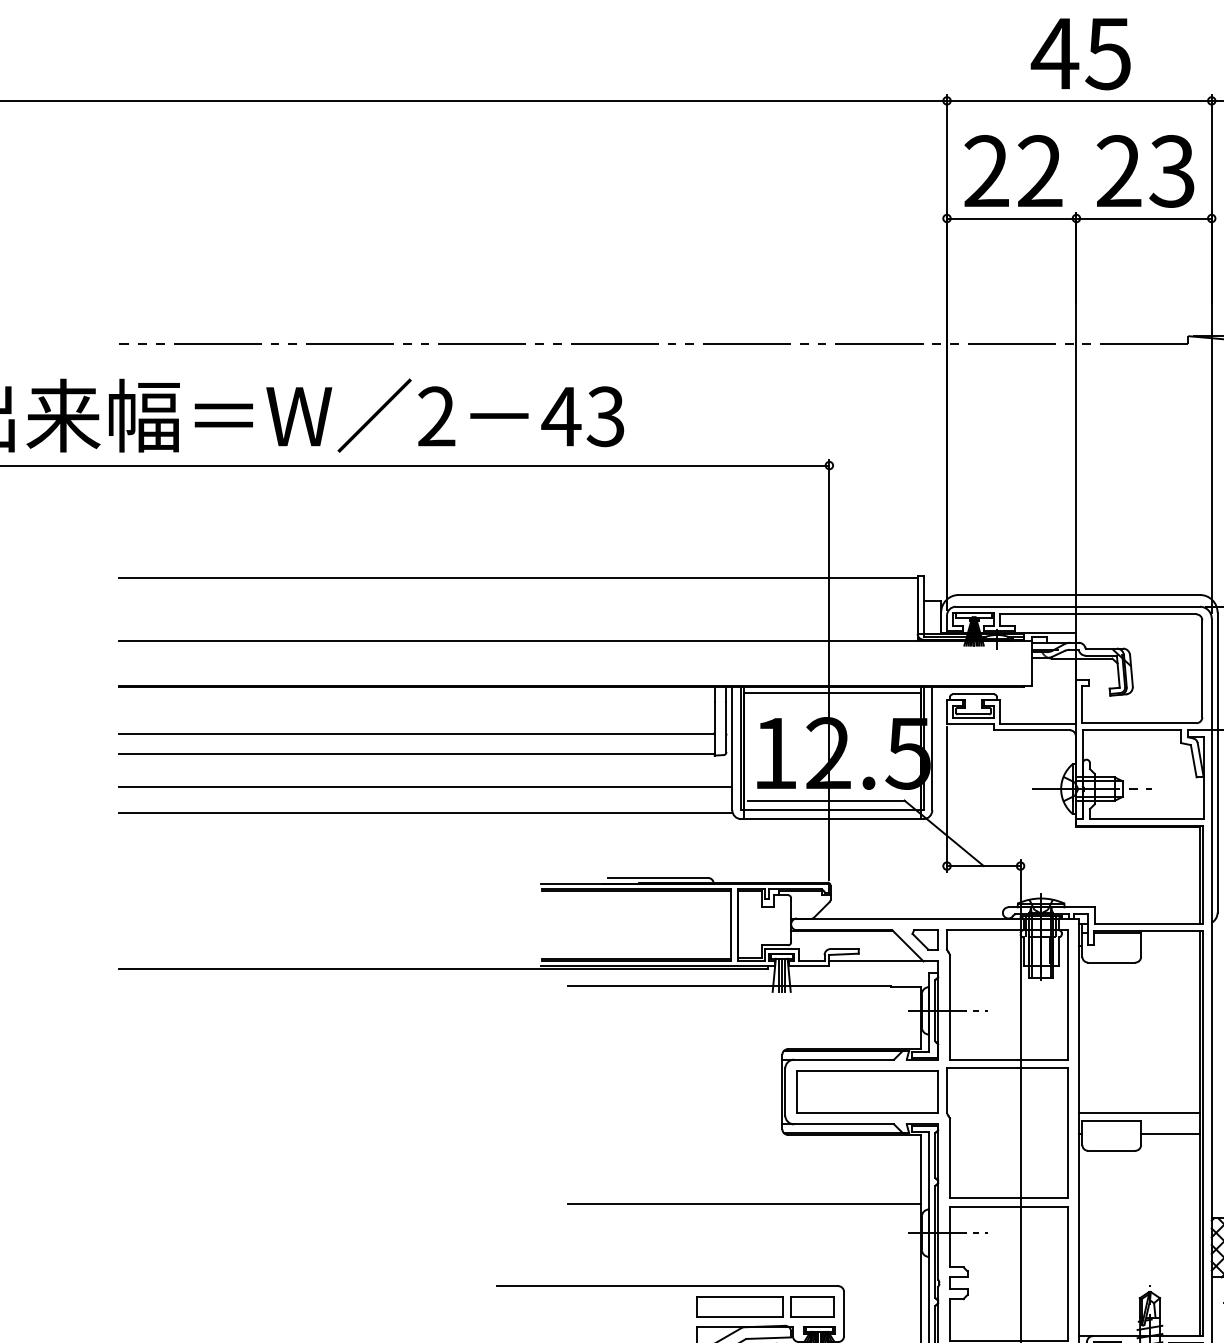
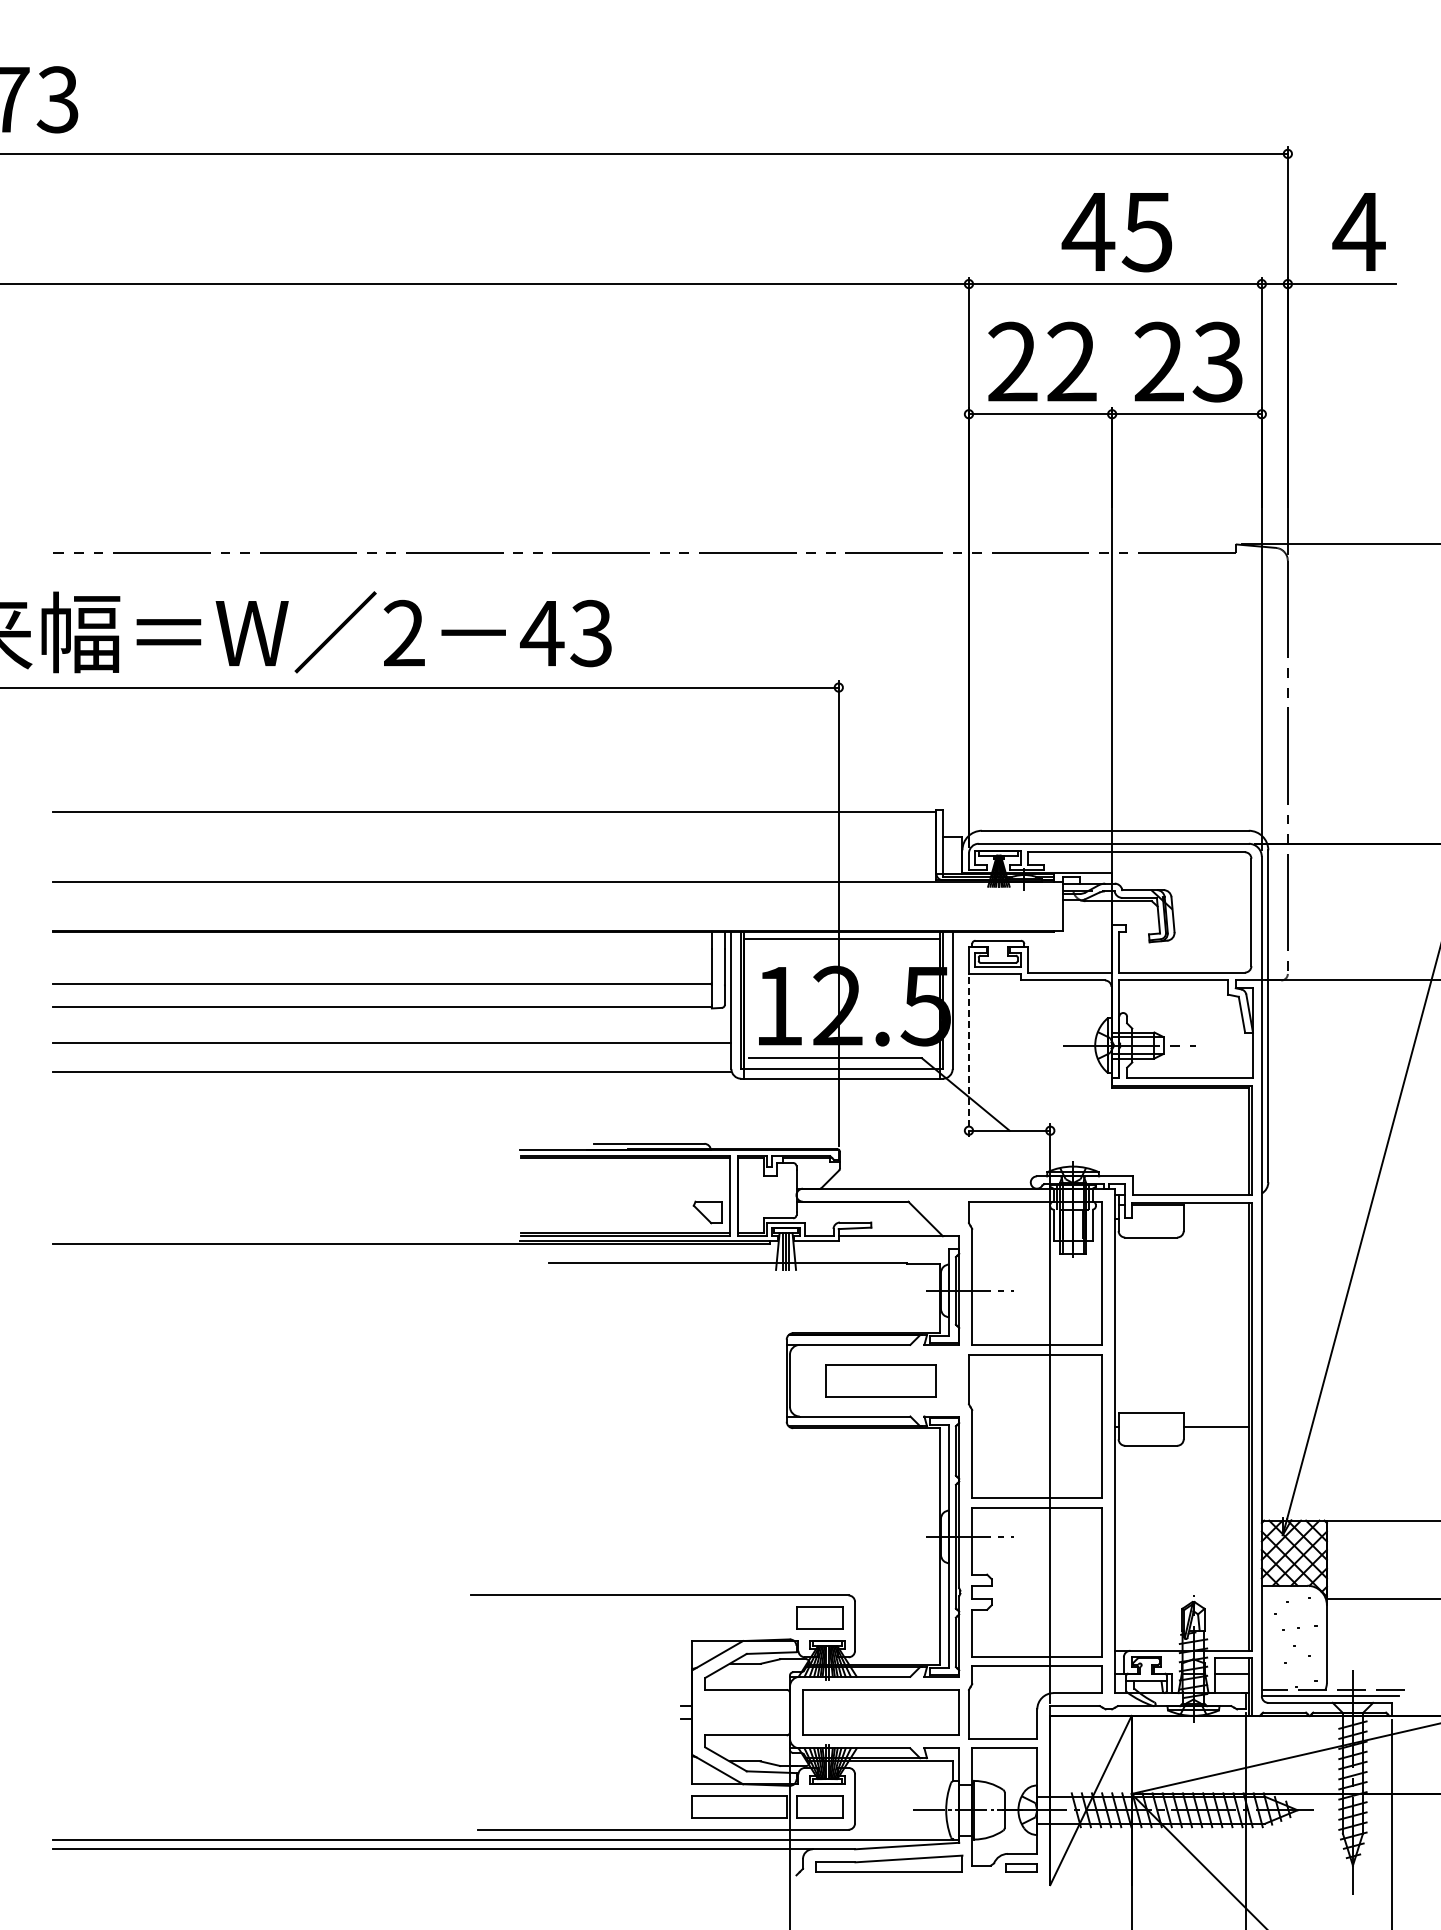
line: (946, 799) -> (968, 1057), solid -> dashed
part: (924, 939) -> (707, 1212), moved
part: (867, 1091) -> (880, 1380), size x0.7
line: (1139, 1112) -> (1181, 1403), removed
line: (744, 1203) -> (744, 1504), removed
part: (739, 1306) -> (739, 1617), removed

